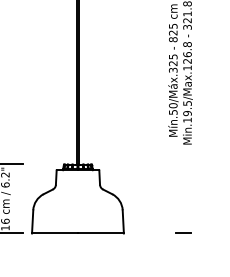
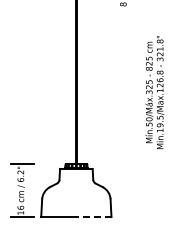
line: (182, 232) -> (156, 216), removed
line: (100, 233) -> (93, 217), solid -> dashed

